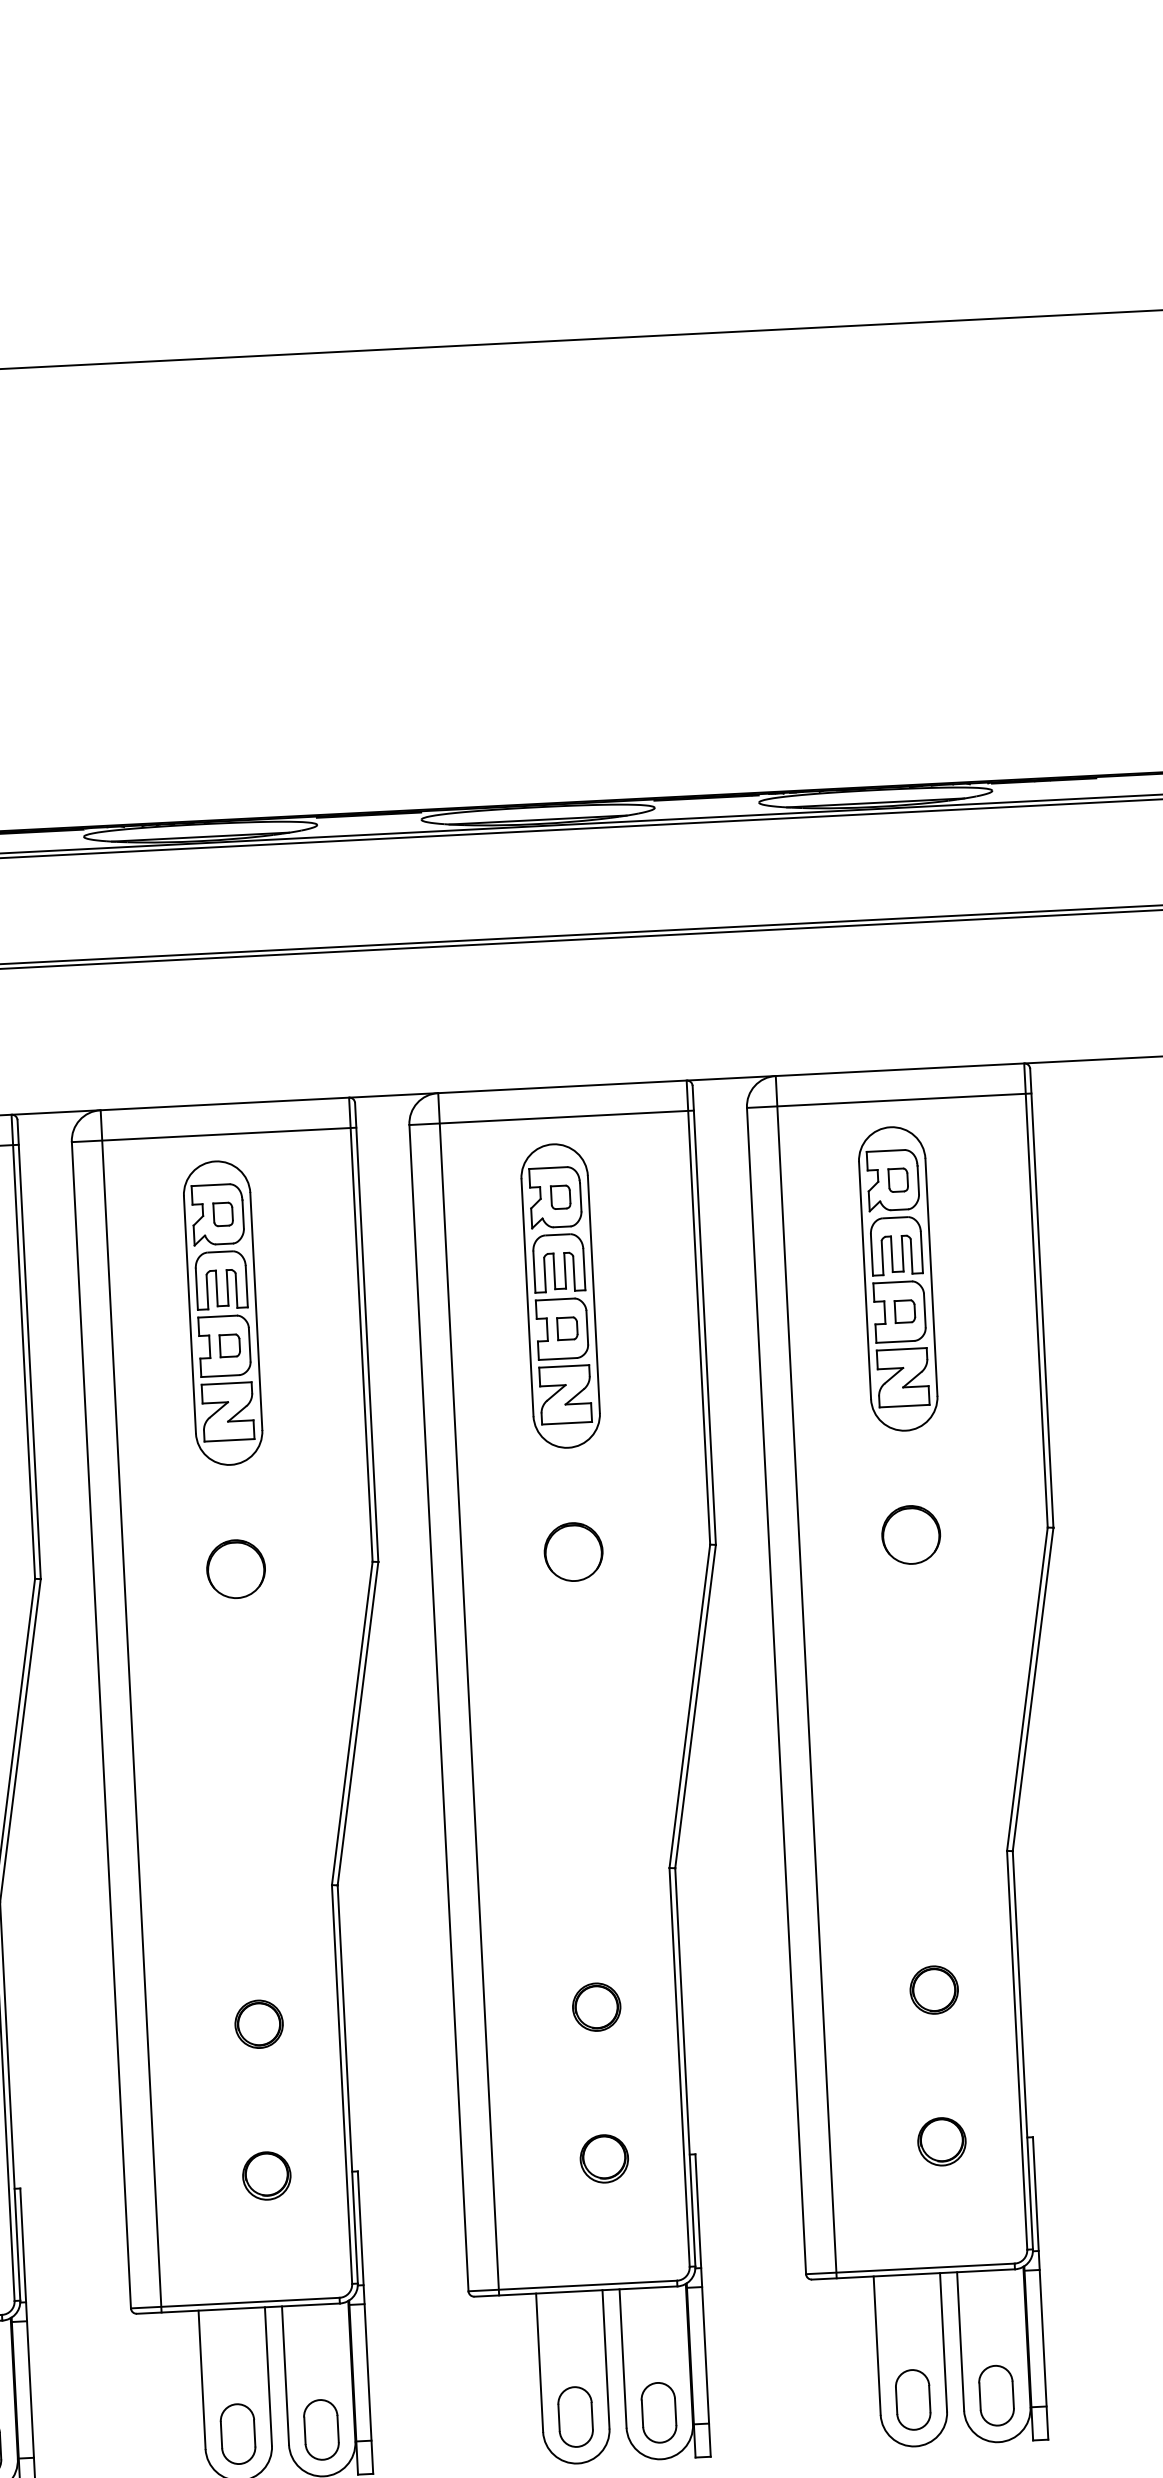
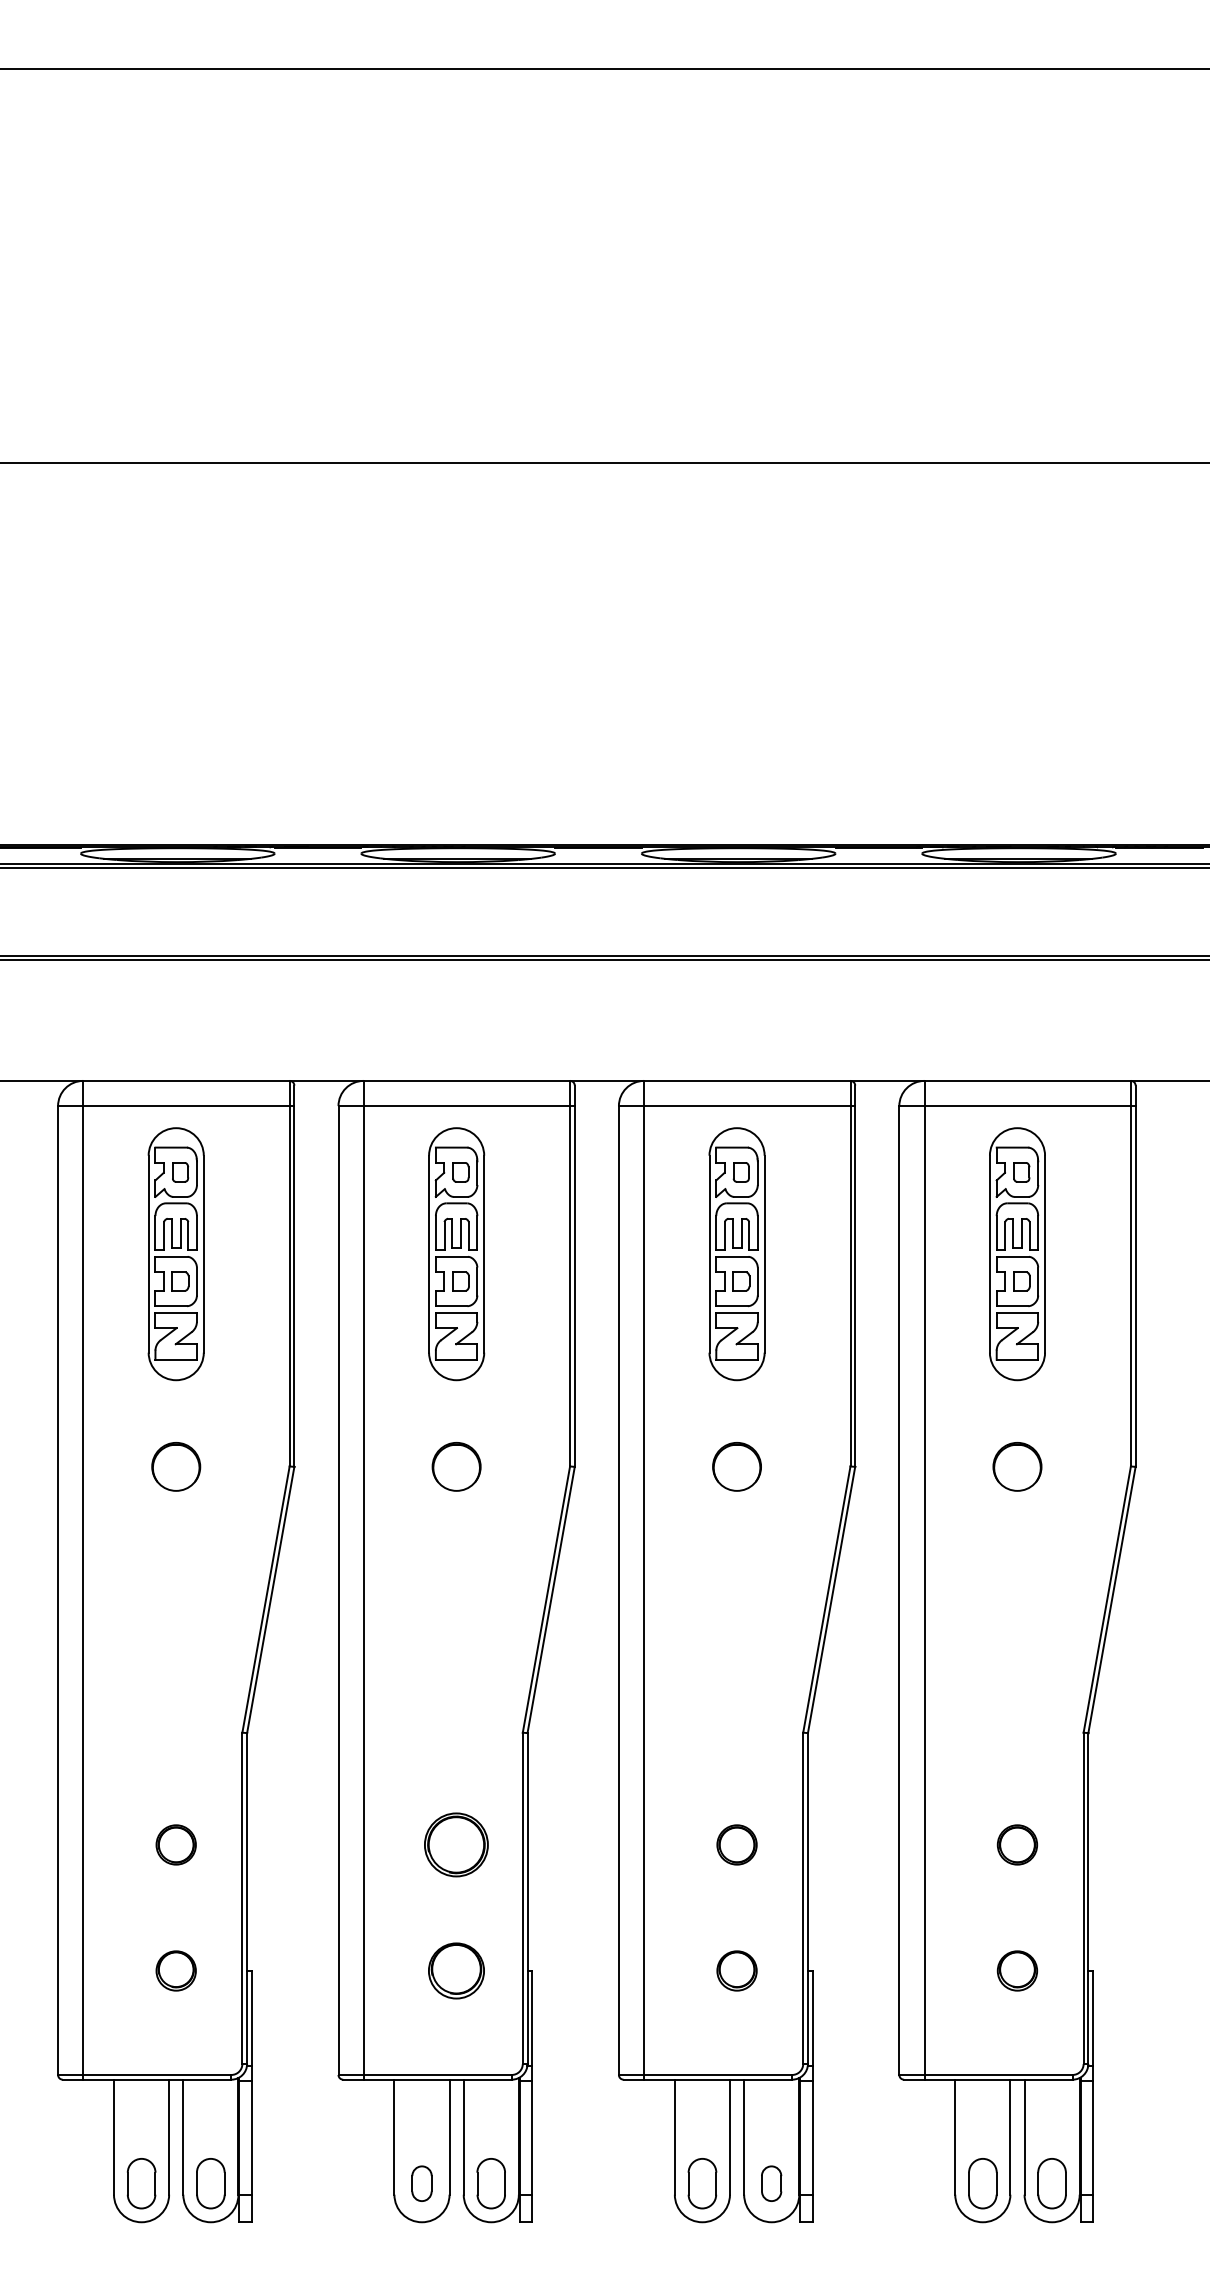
part: (258, 2023) -> (456, 1844), size x1.6
part: (266, 2175) -> (456, 1970), size x1.4
part: (658, 2412) -> (771, 2183), size x0.7
part: (237, 2433) -> (421, 2183), size x0.7

